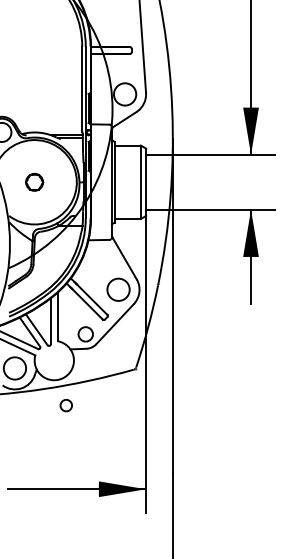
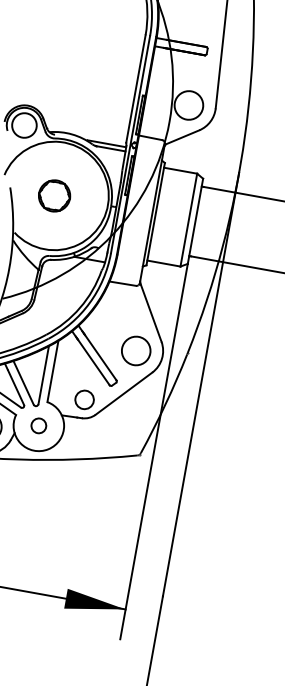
part: (34, 182) -> (54, 196), size x1.43
circle: (65, 405) -> (37, 425), moved

